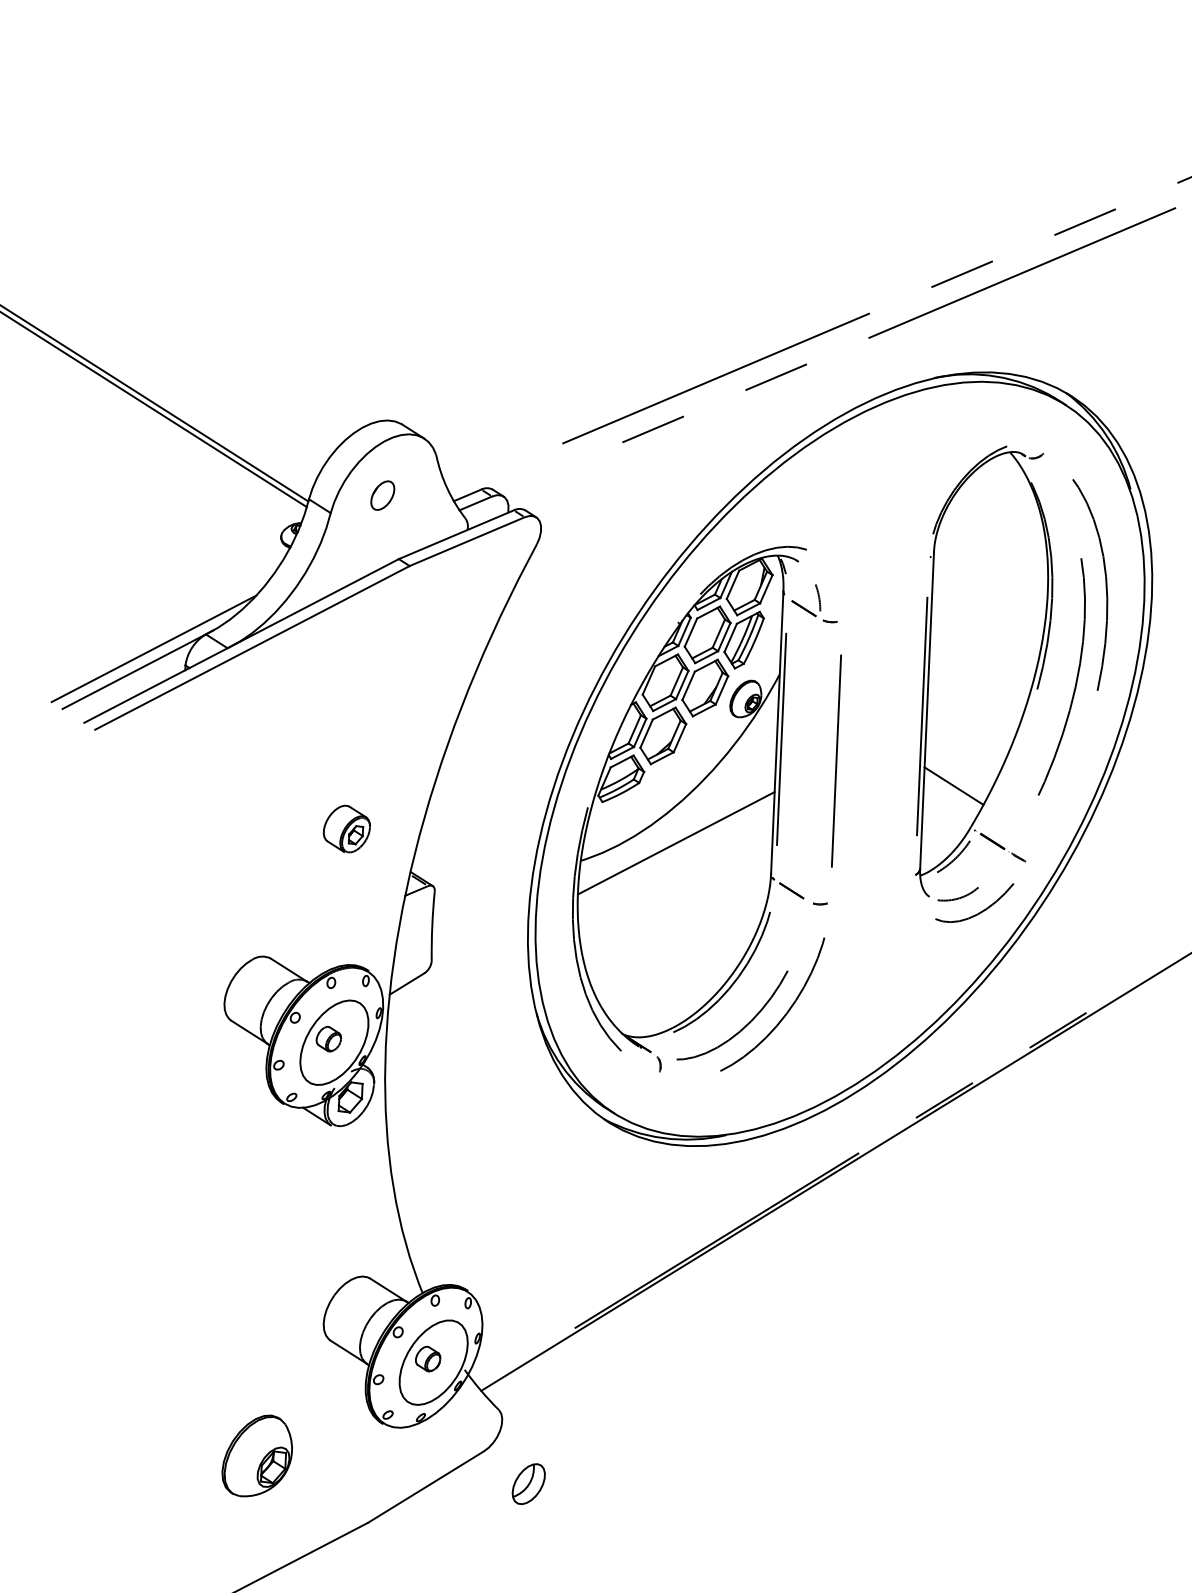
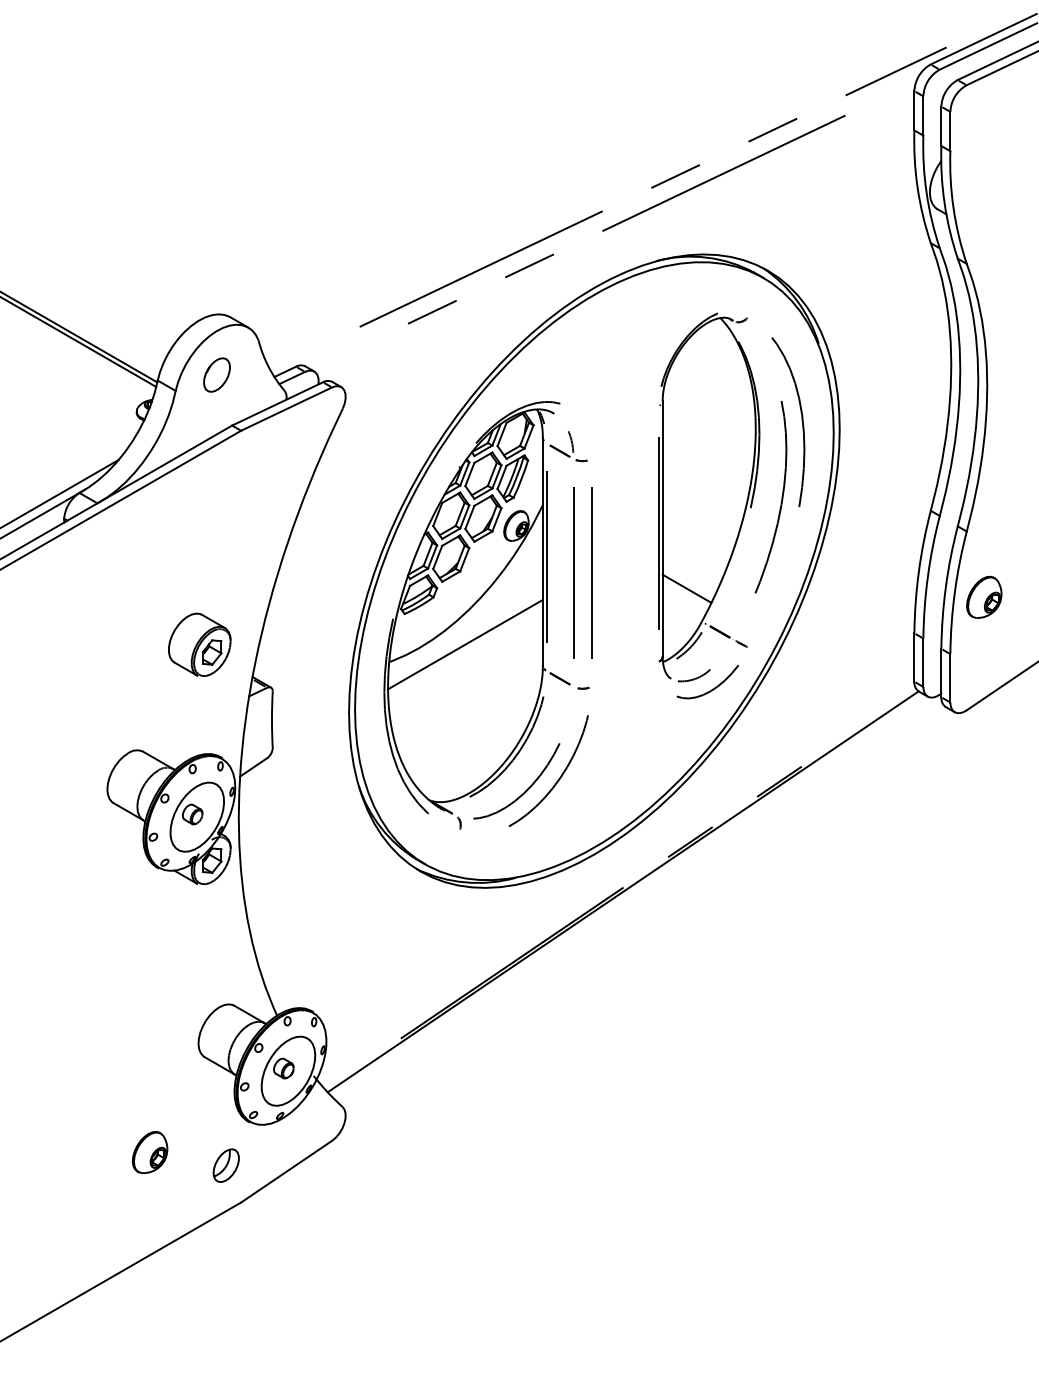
part: (382, 494) -> (216, 374), size x1.43
line: (814, 759) -> (573, 572), added
part: (346, 828) -> (199, 644), size x1.67
part: (258, 1455) -> (150, 1152), size x0.62
part: (527, 1483) -> (225, 1165), moved

